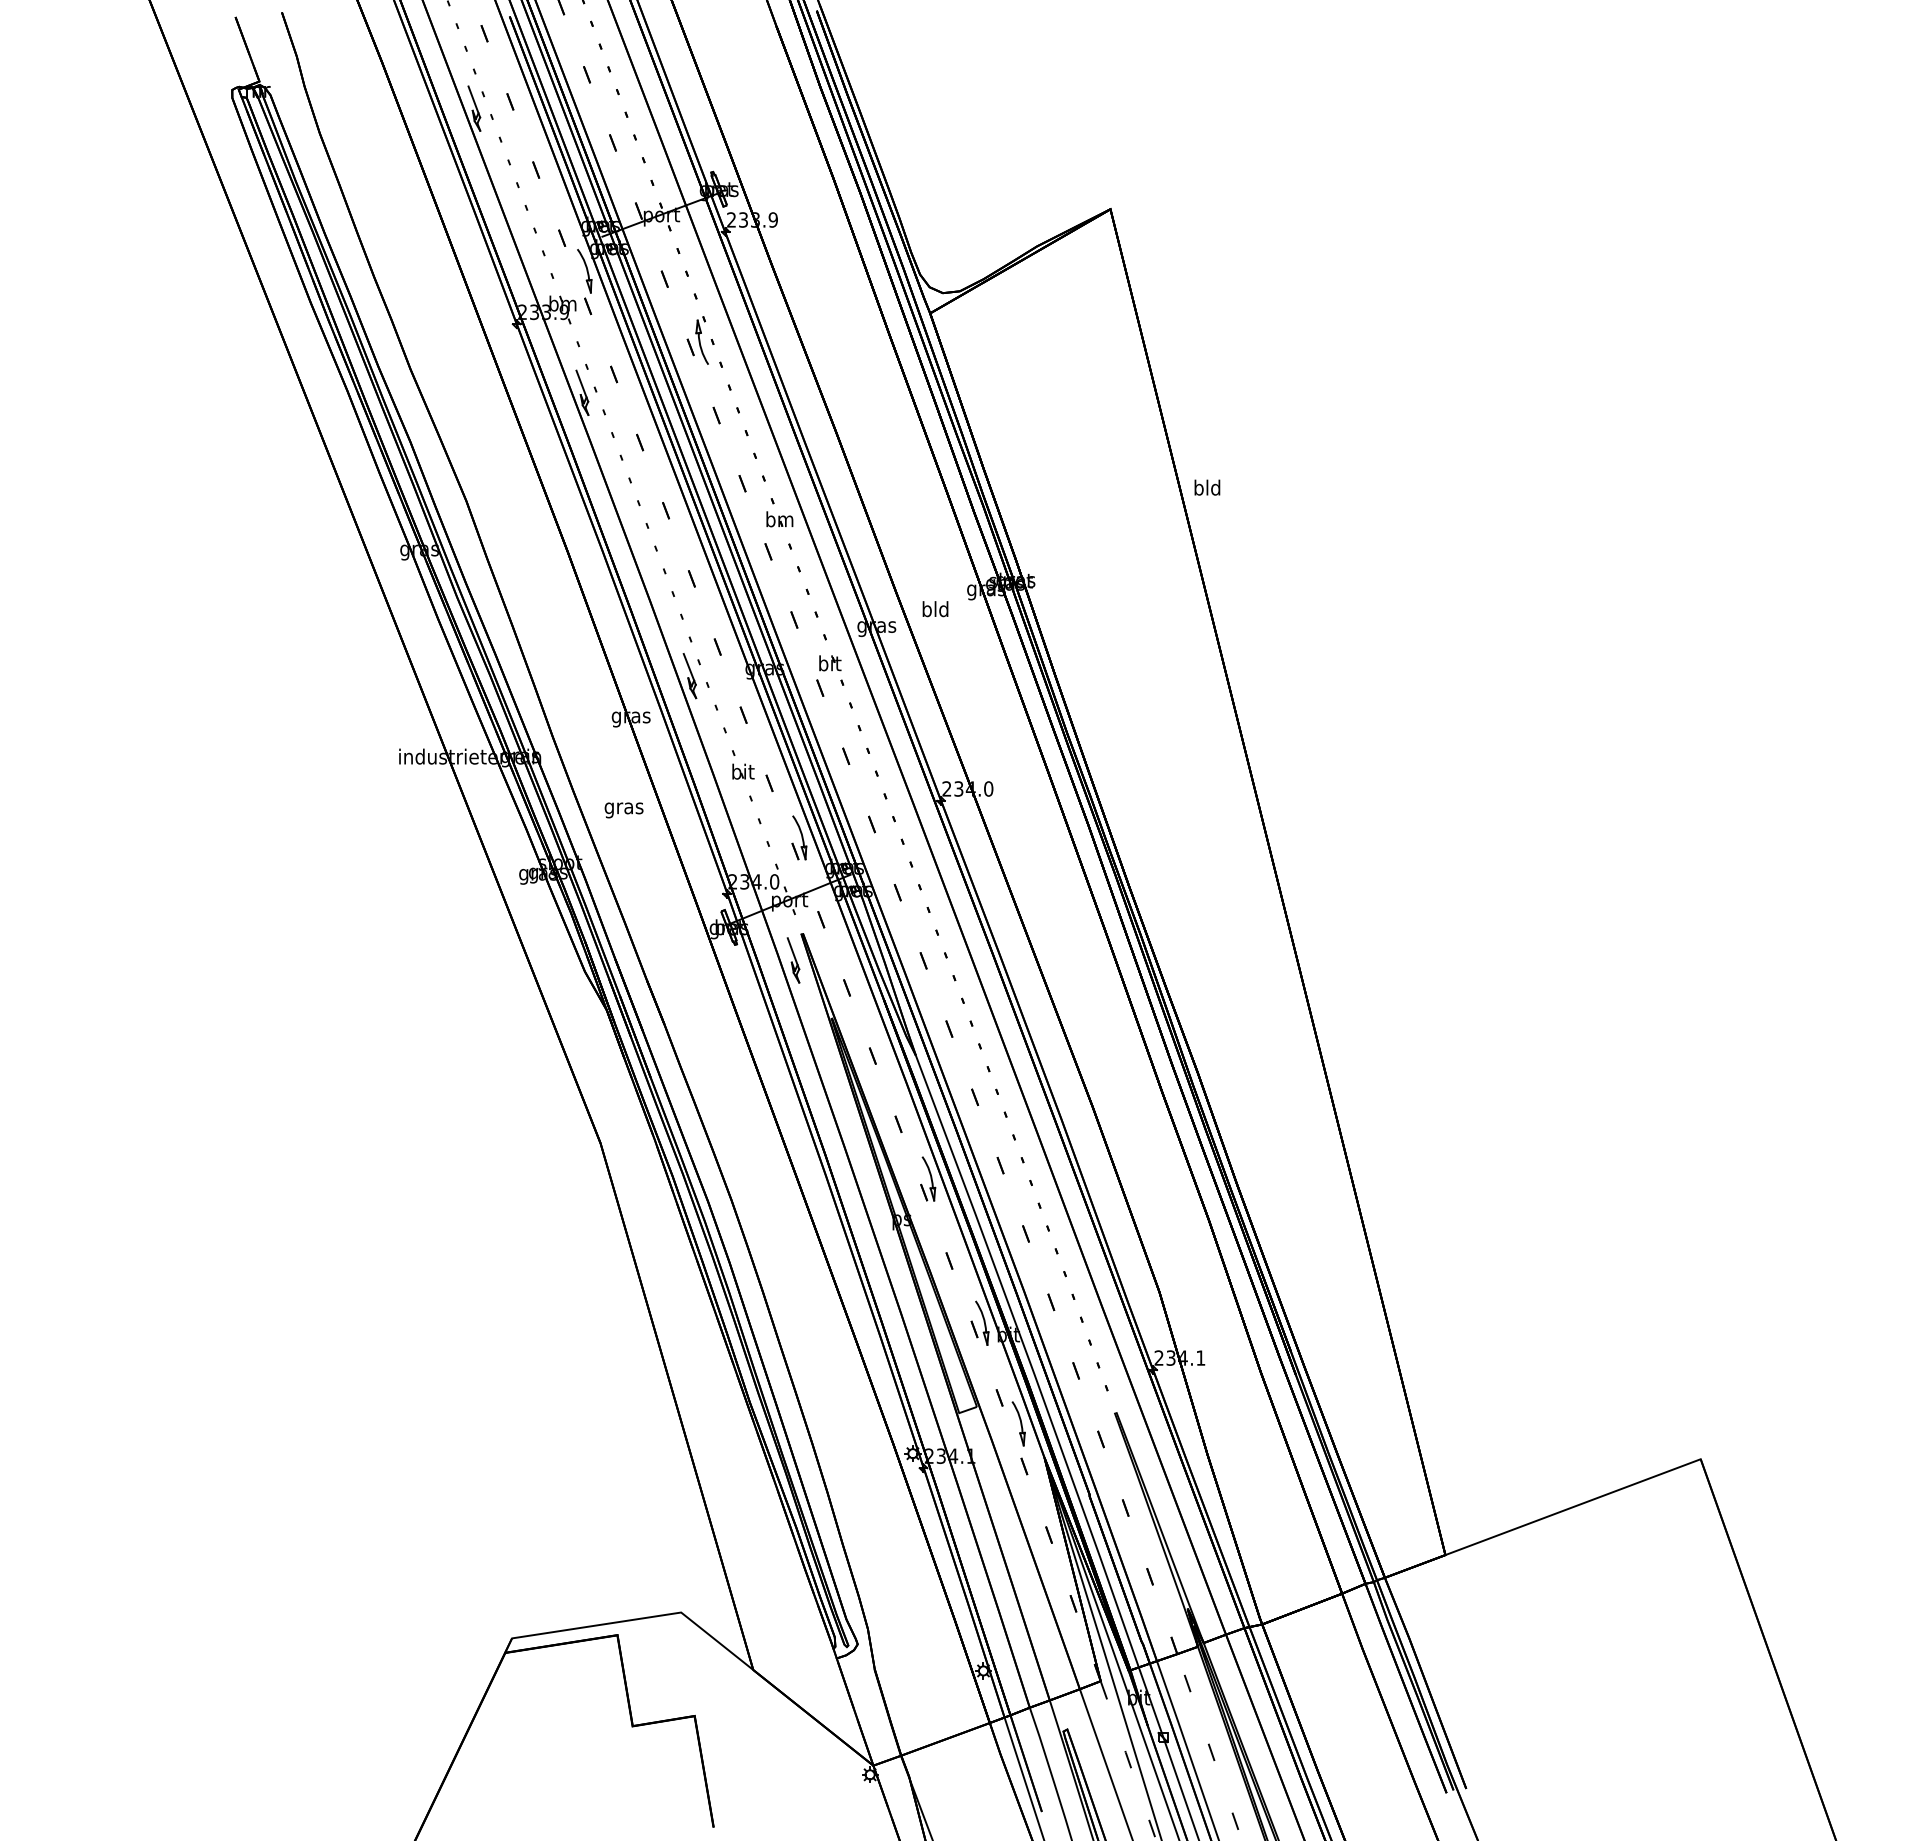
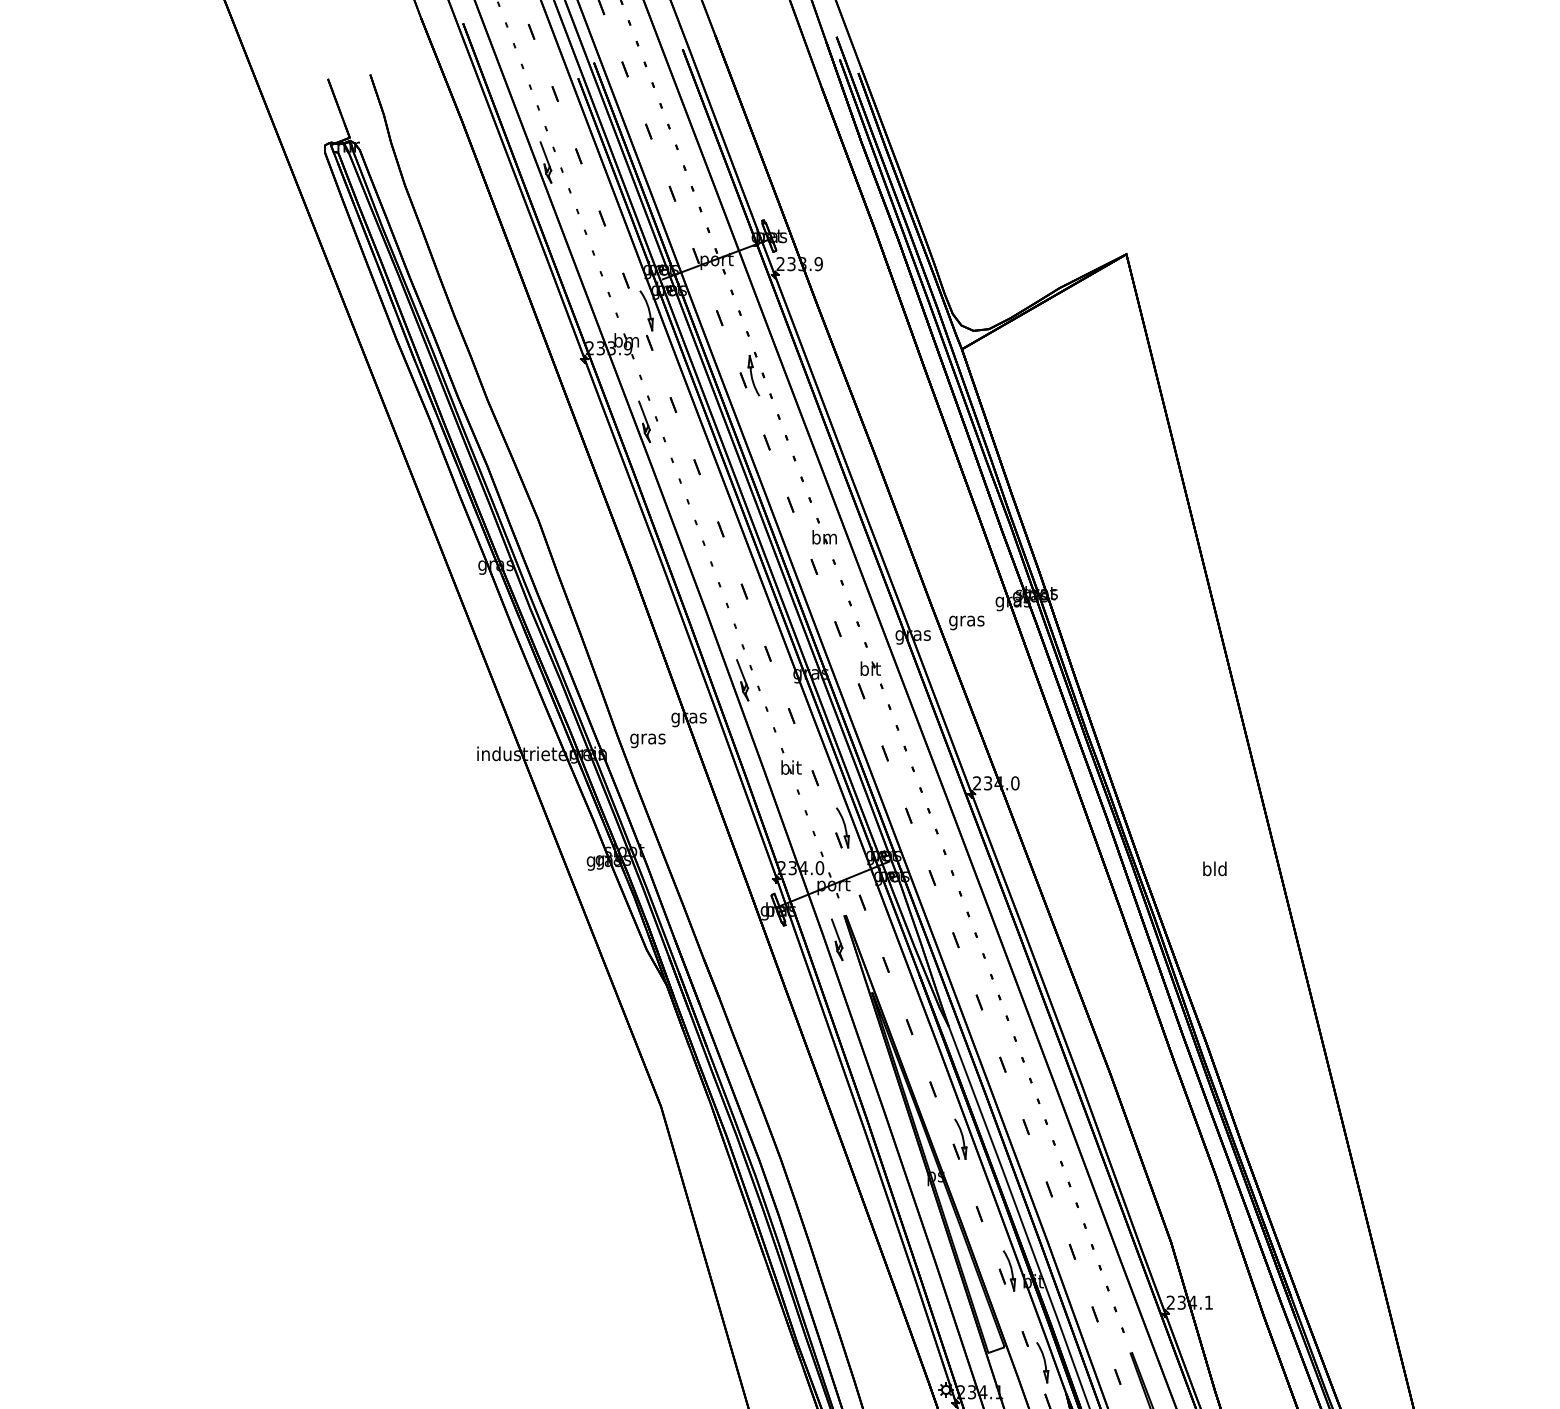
text: (1207, 487) -> (1214, 868), moved
text: (935, 611) -> (966, 621), bld -> gras
text: (623, 810) -> (647, 740), moved

